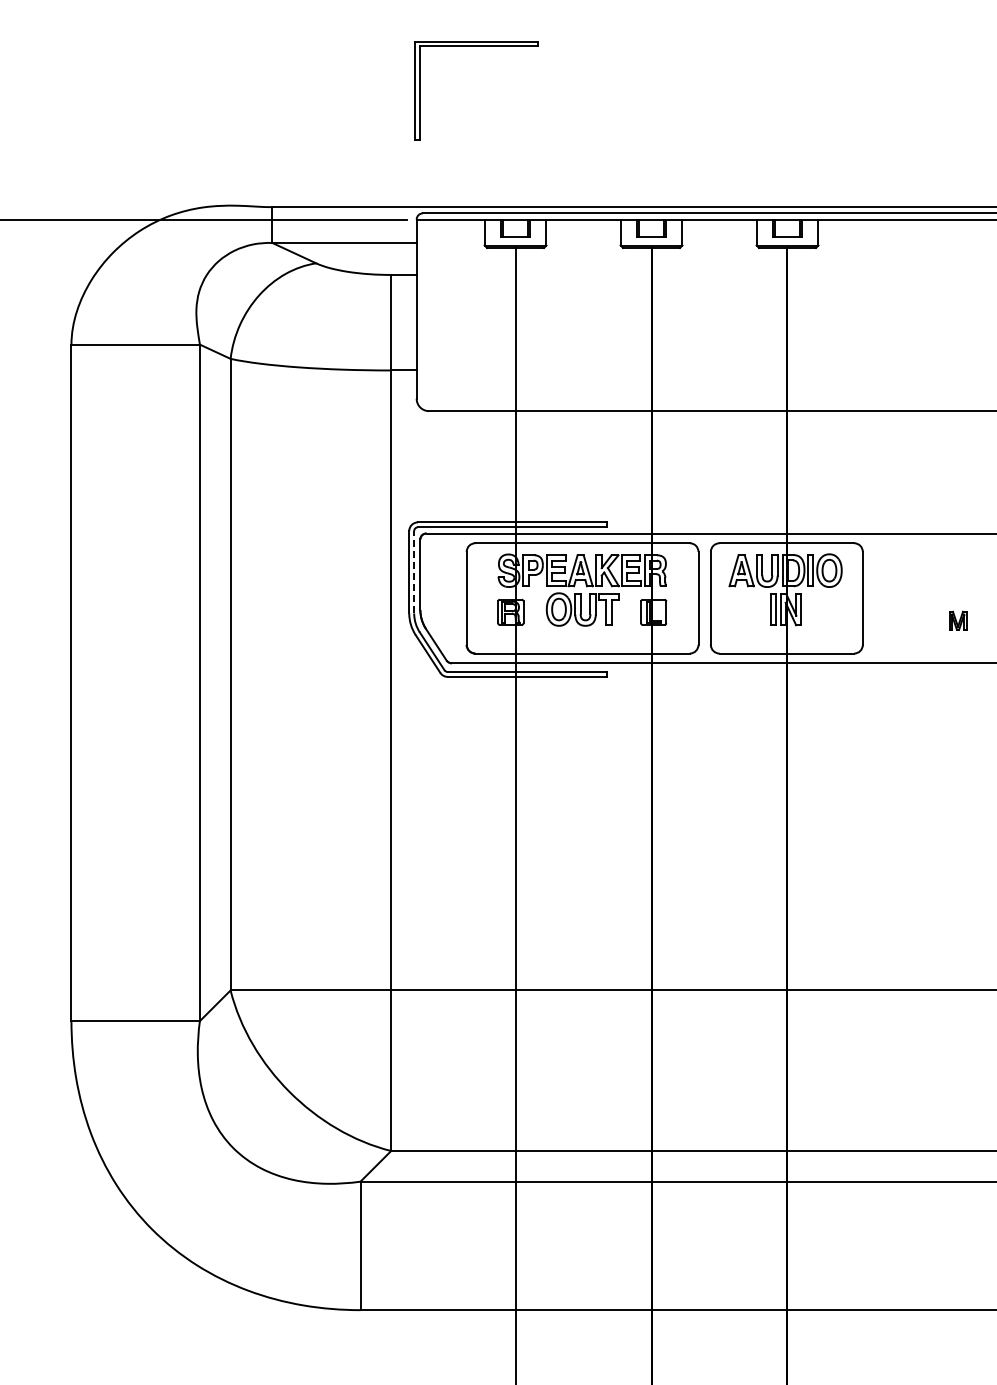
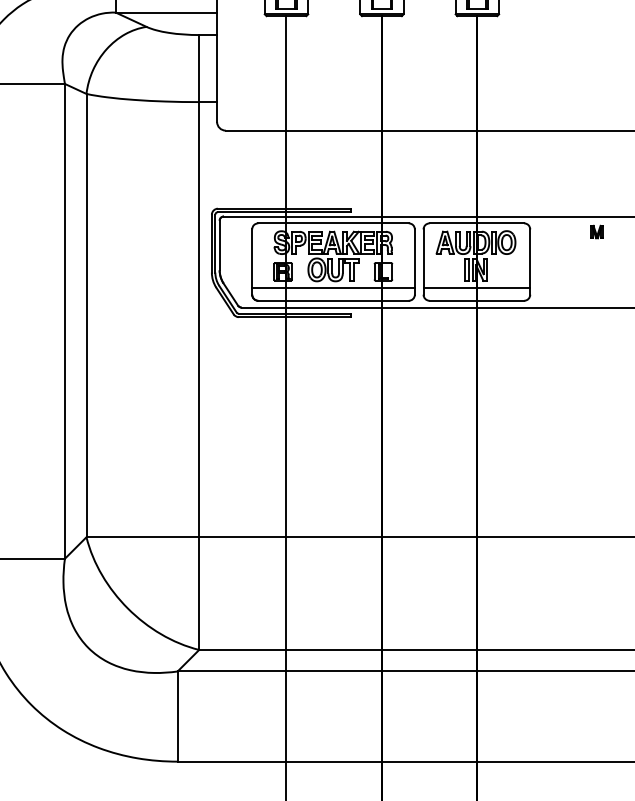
line: (414, 571) -> (215, 243), dashed -> solid
part: (958, 620) -> (597, 231), moved
line: (582, 635) -> (333, 288), added
line: (786, 635) -> (476, 288), added

